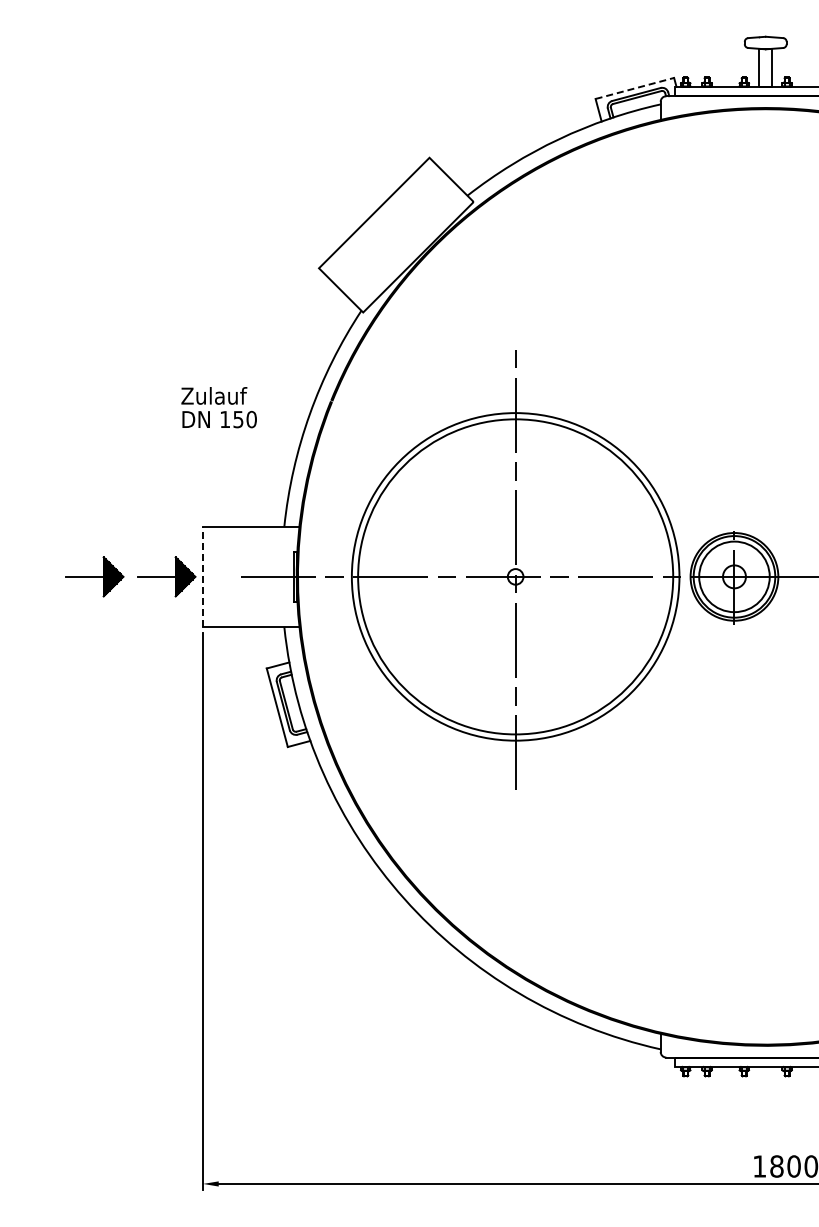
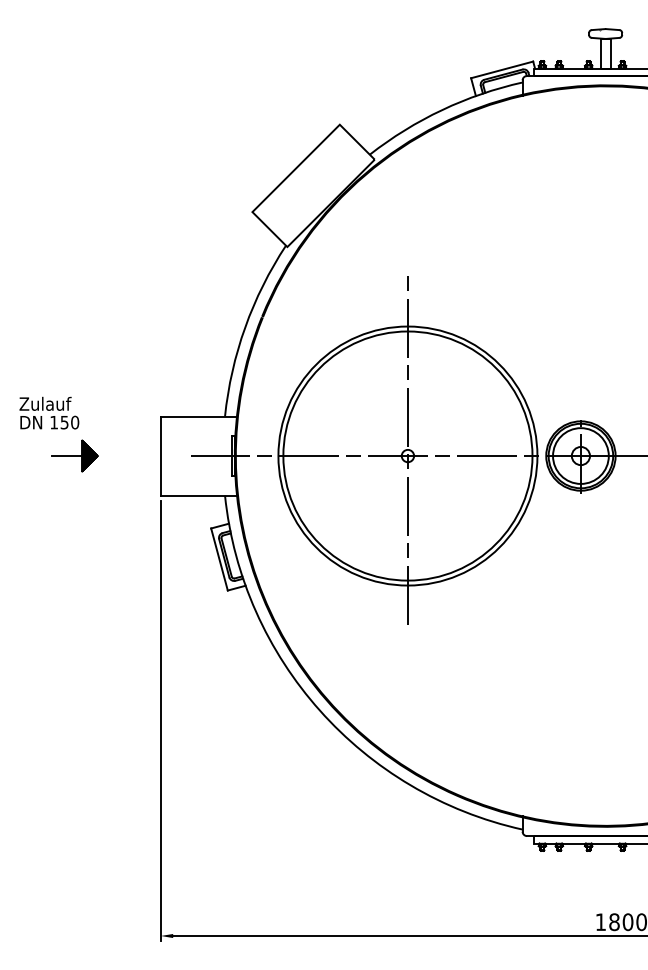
line: (634, 88) -> (501, 69), dashed -> solid
text: (218, 407) -> (48, 413), moved
part: (166, 576) -> (131, 455), removed
line: (203, 576) -> (161, 455), dashed -> solid

